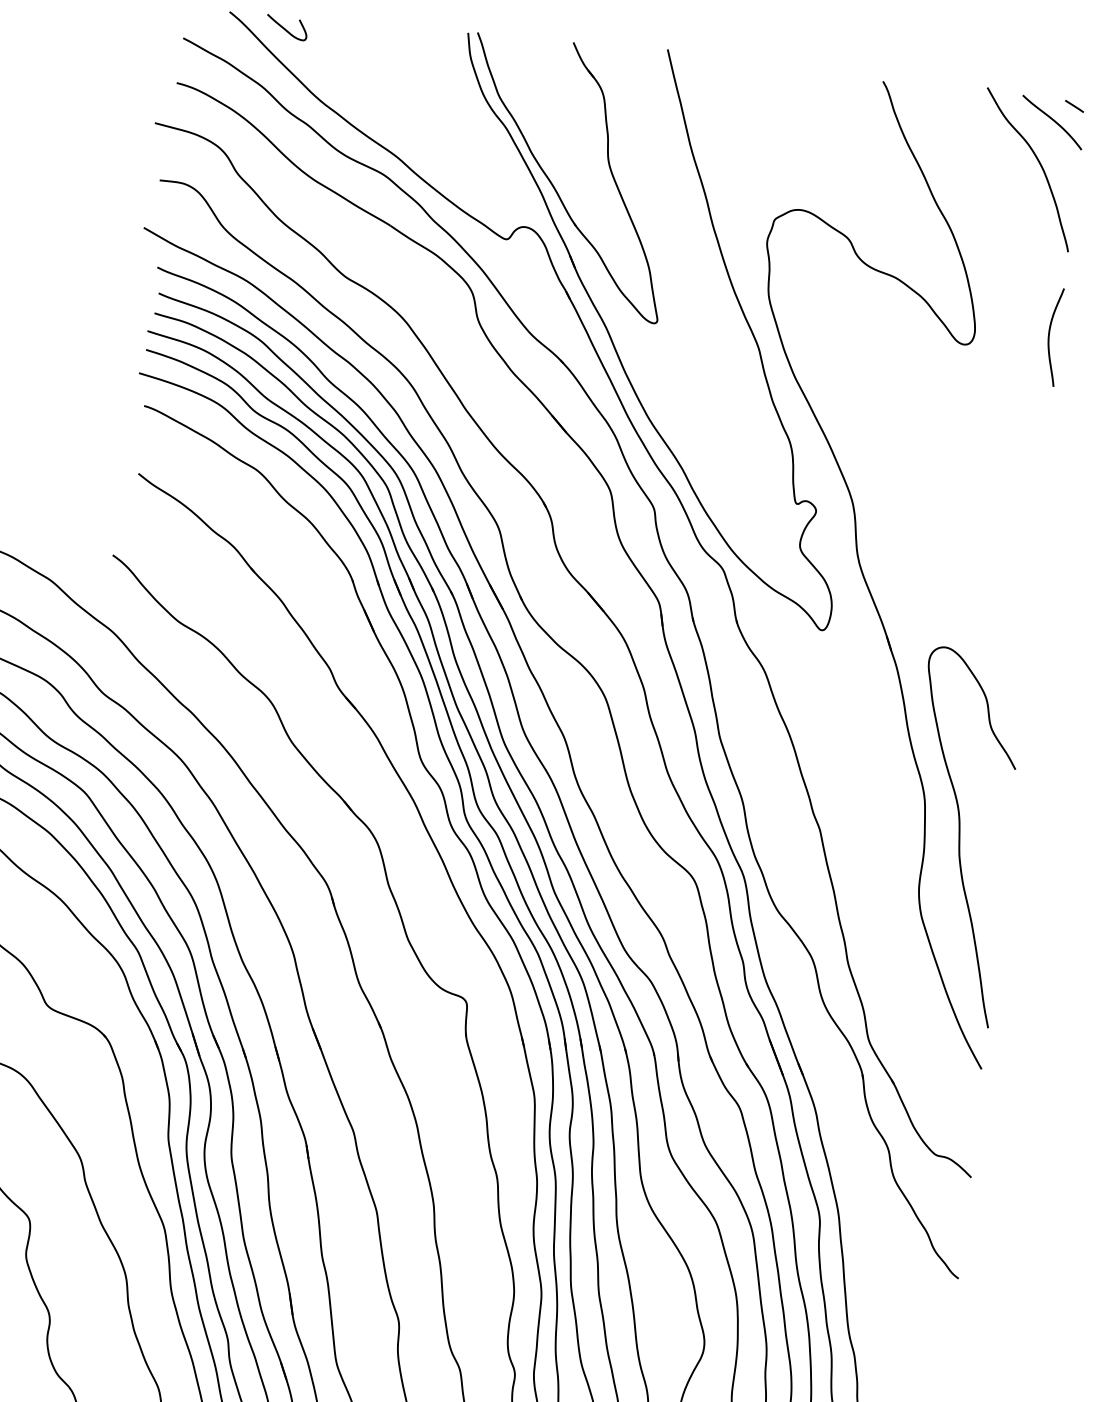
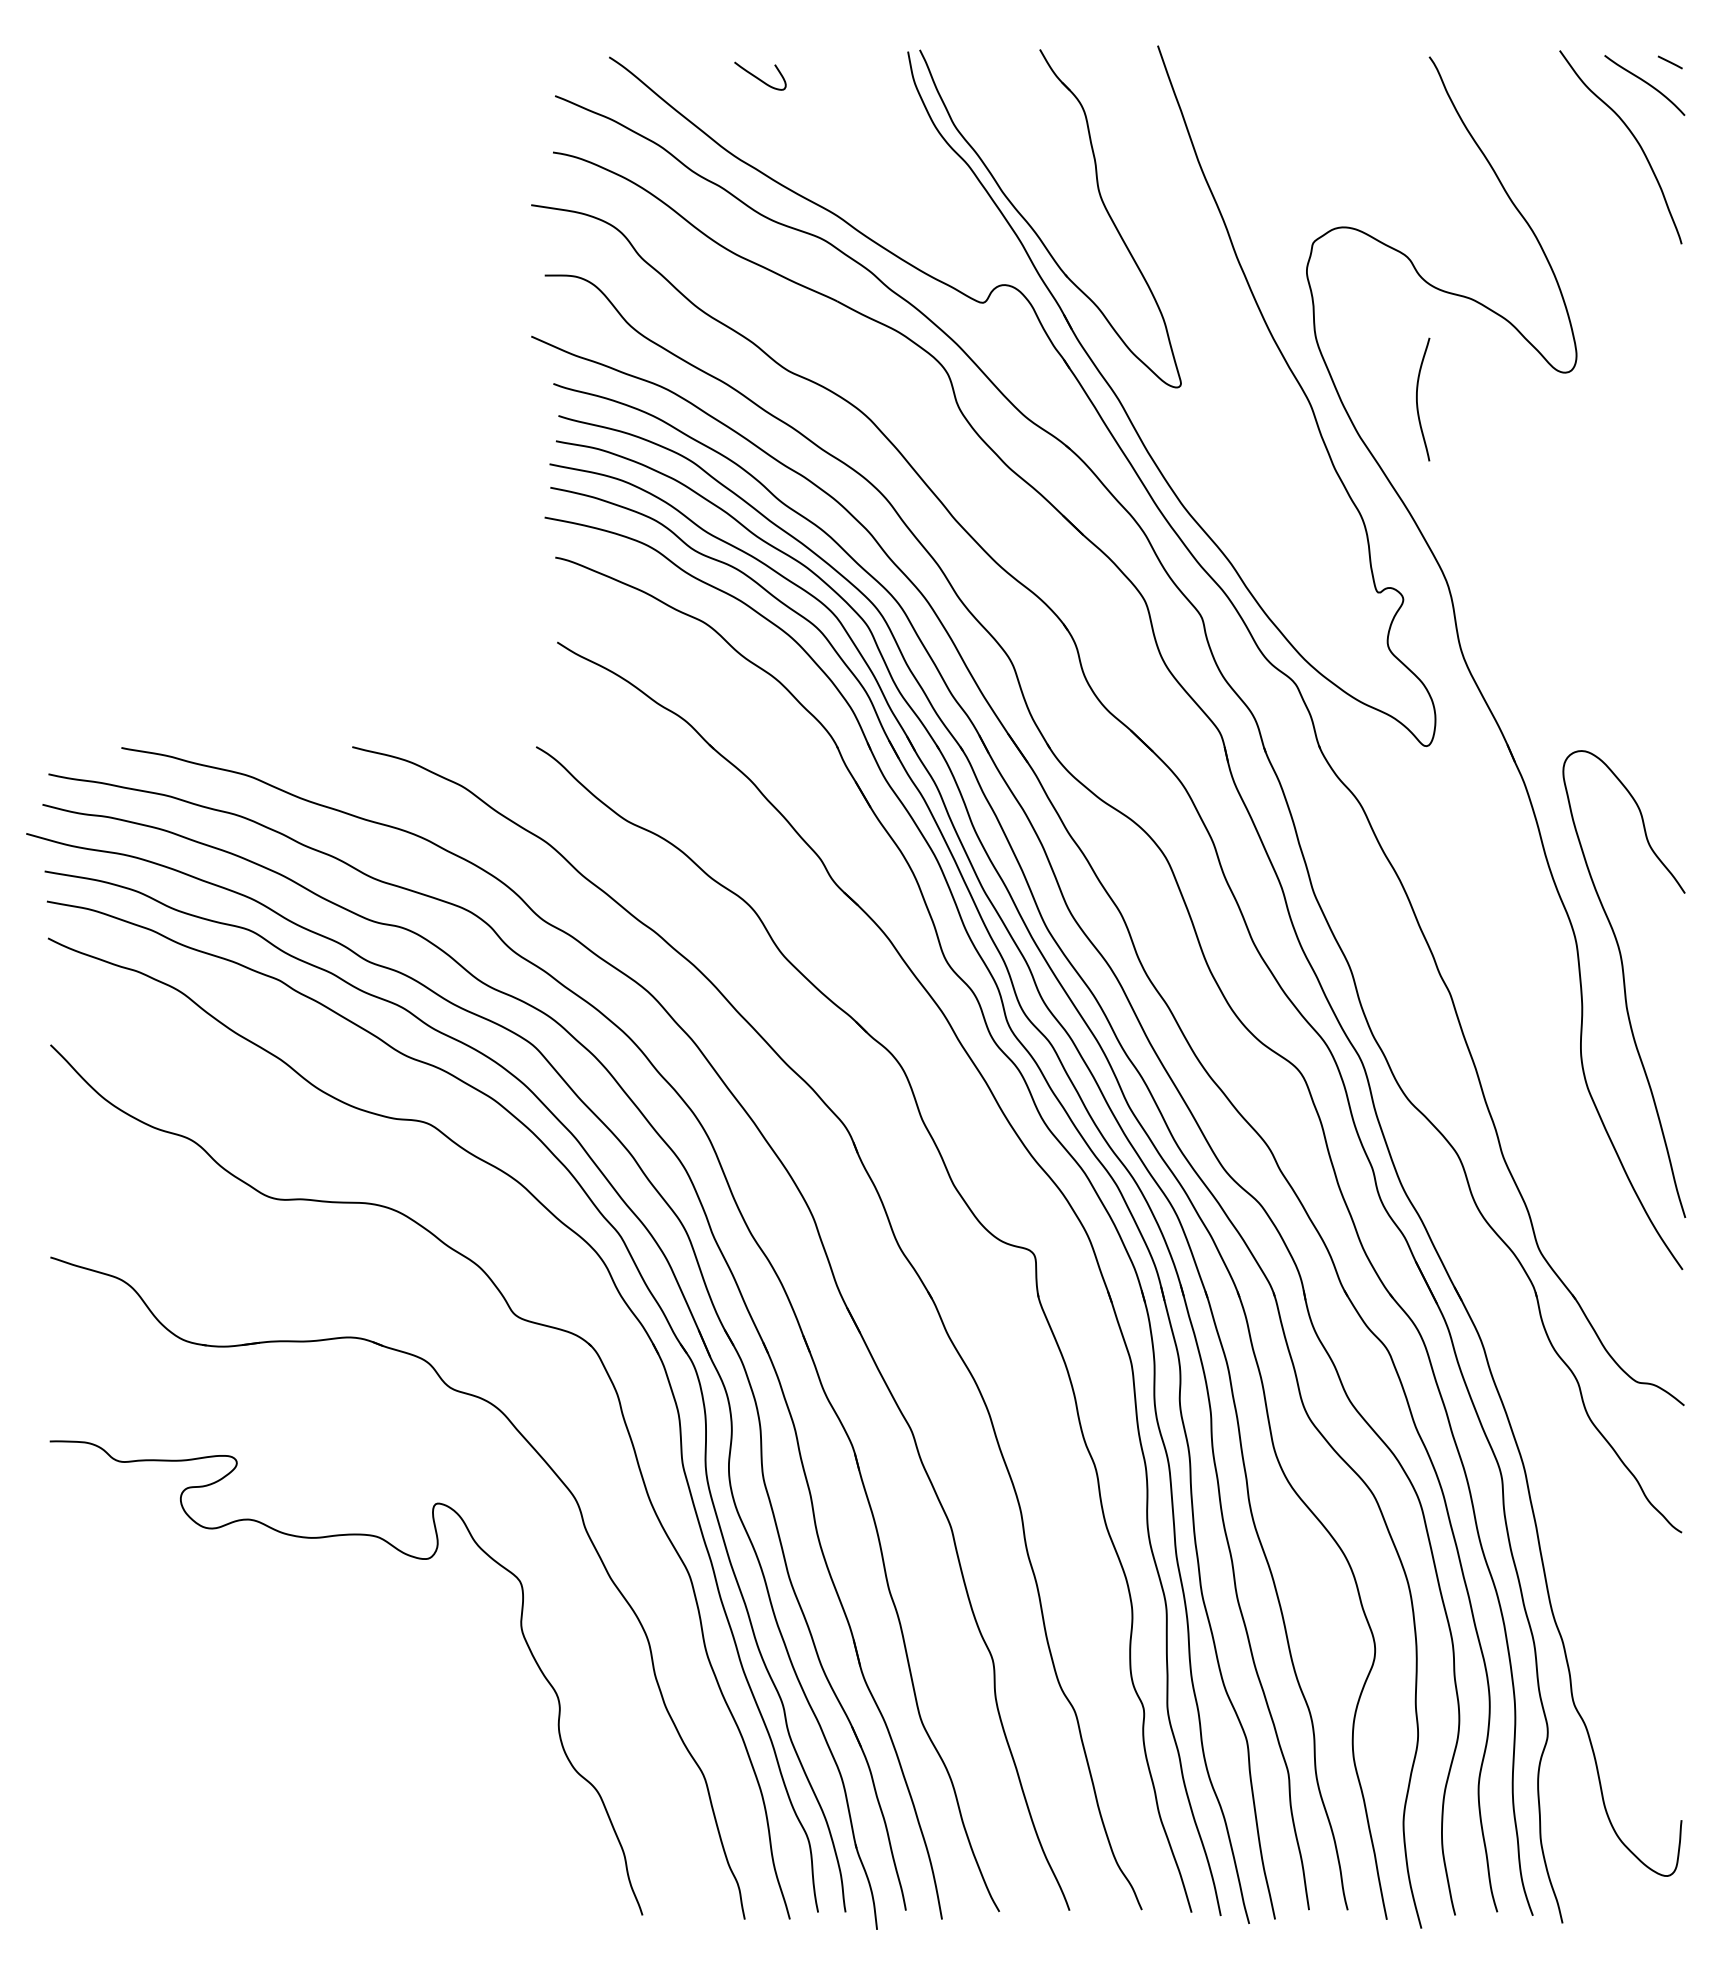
curve: (285, 28) -> (758, 77), moved
curve: (1049, 336) -> (1417, 399), moved

